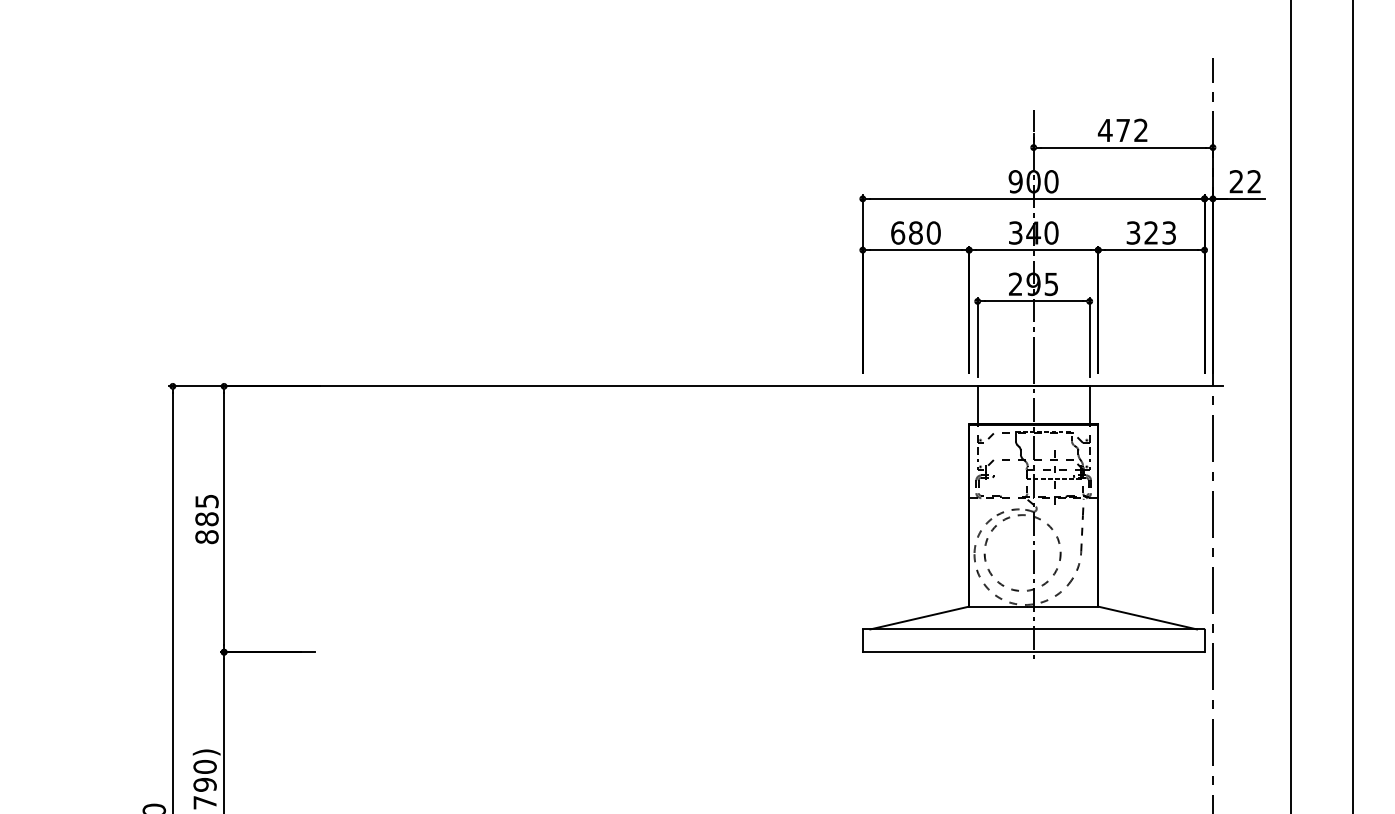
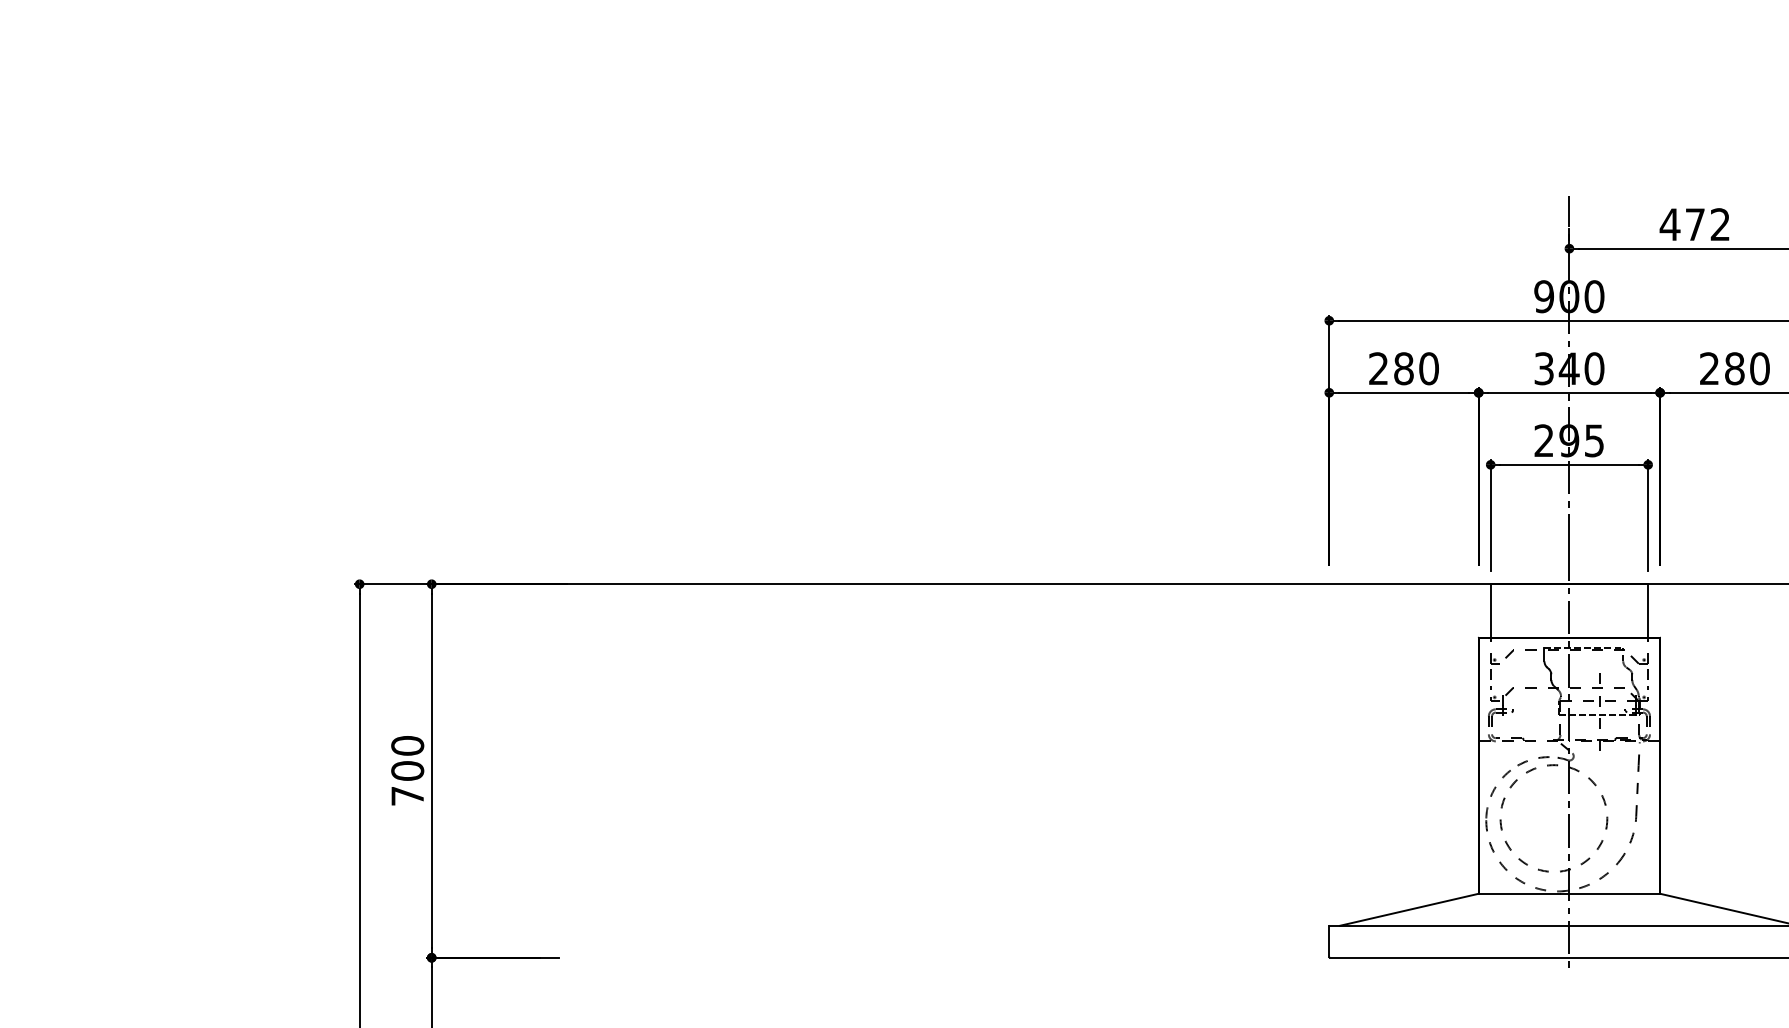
text: (898, 232) -> (1379, 368), 680 -> 280
text: (1151, 232) -> (1734, 368), 323 -> 280
text: (206, 519) -> (406, 771), 885 -> 700

